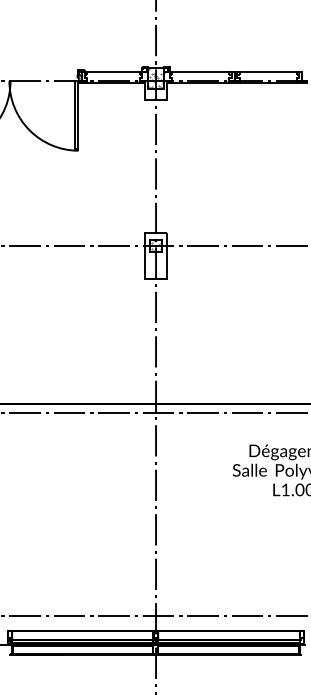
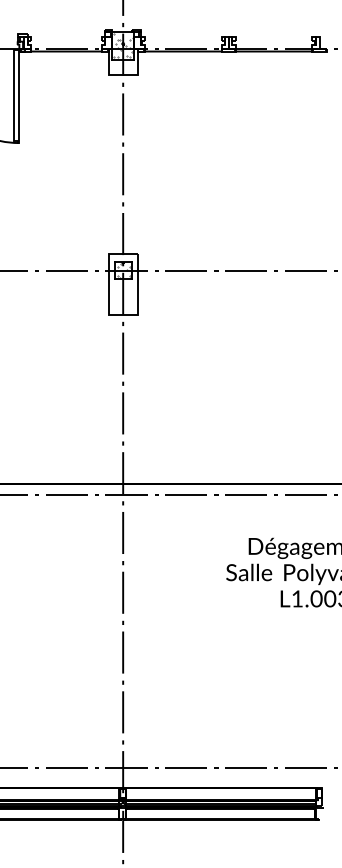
line: (113, 71) -> (65, 36), removed
line: (200, 71) -> (182, 36), removed
line: (267, 71) -> (272, 36), removed

